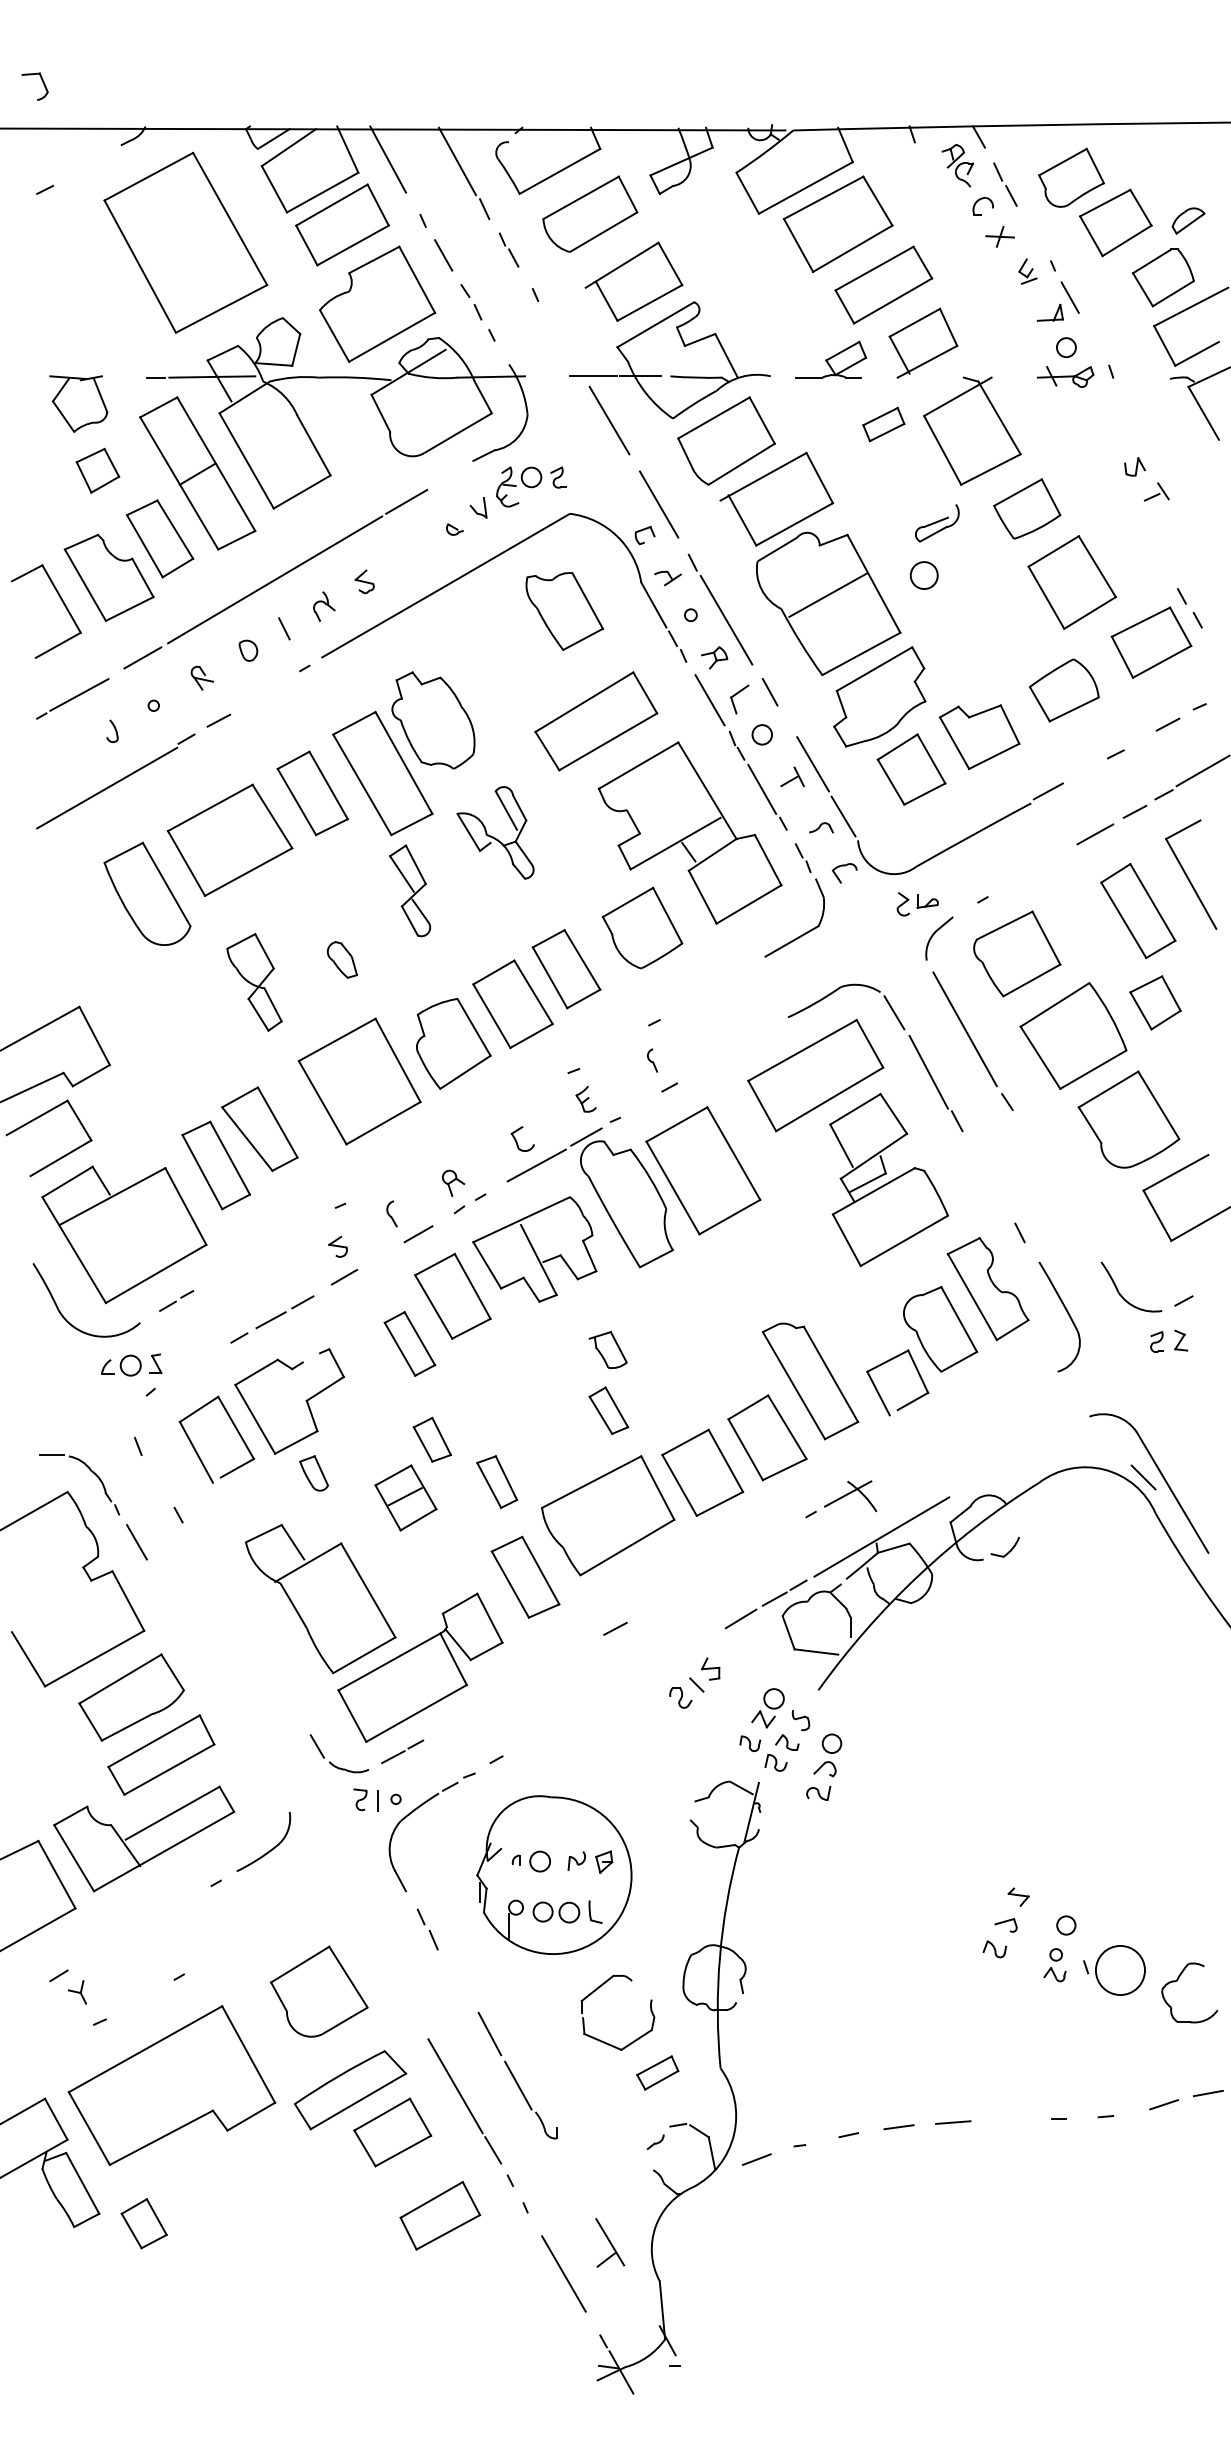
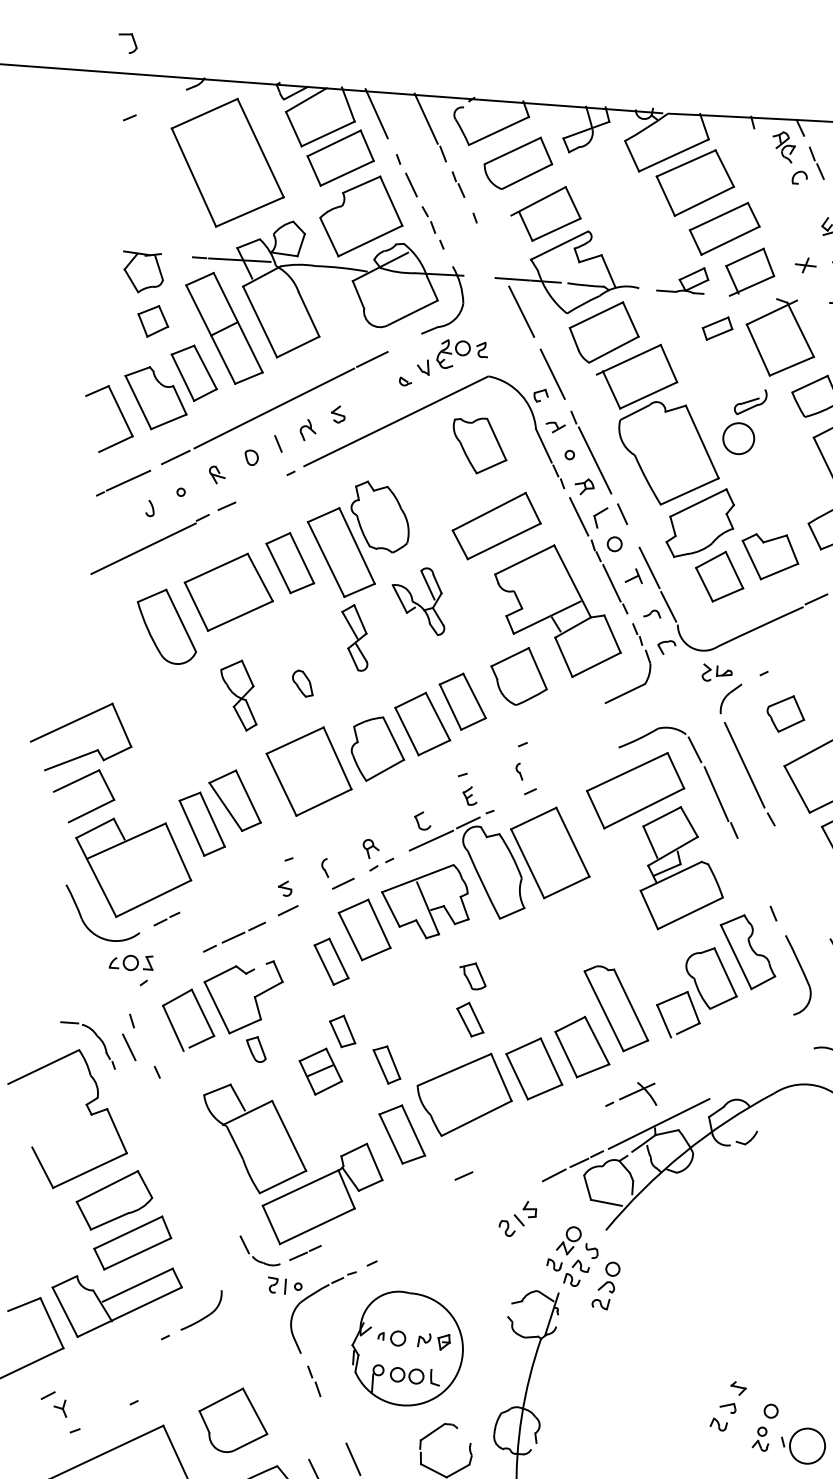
part: (999, 236) -> (805, 265), moved
circle: (923, 575) -> (738, 438), size x1.6
line: (828, 594) -> (669, 447), removed
part: (1017, 953) -> (786, 713), size x0.6
line: (136, 1542) -> (128, 1047), moved

